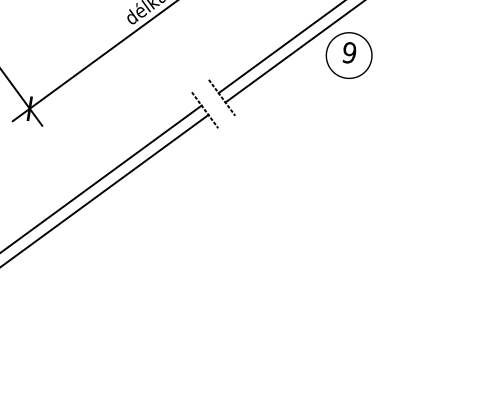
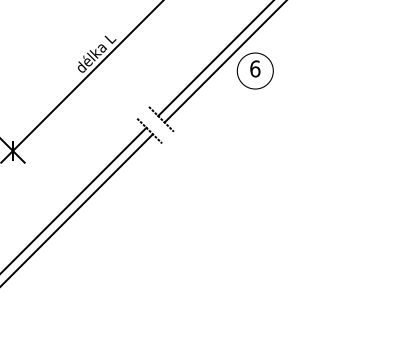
text: (349, 52) -> (255, 68), 9 -> 6

